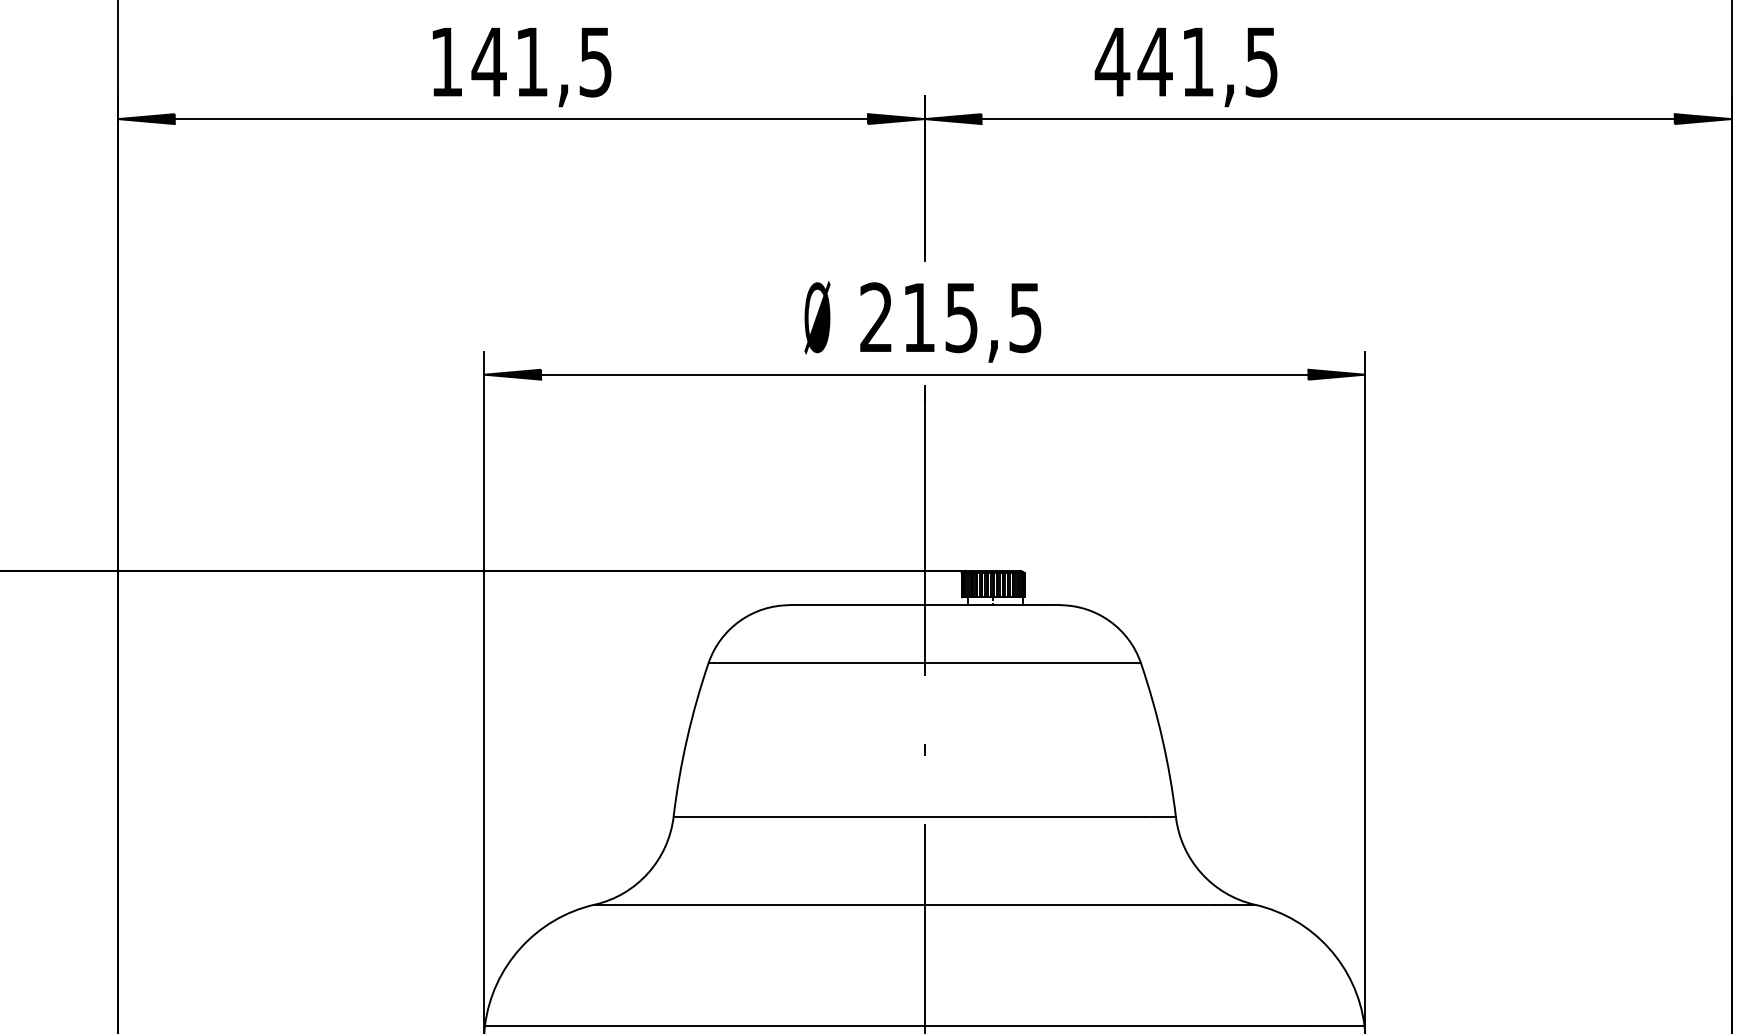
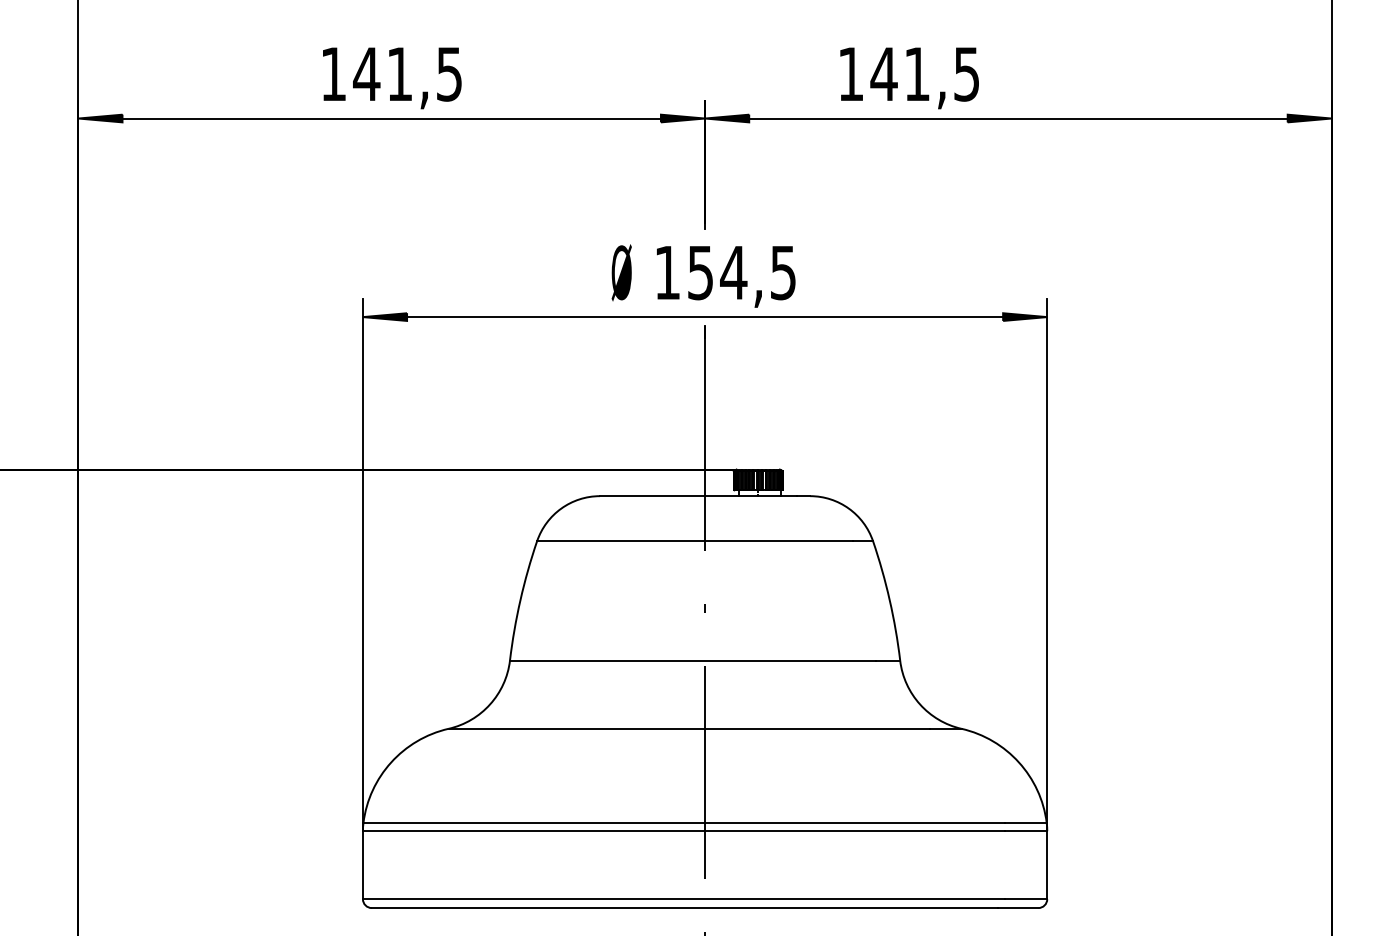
text: (1111, 61) -> (850, 73), 441,5 -> 141,5
text: (920, 317) -> (701, 272), 215,5 -> 154,5

